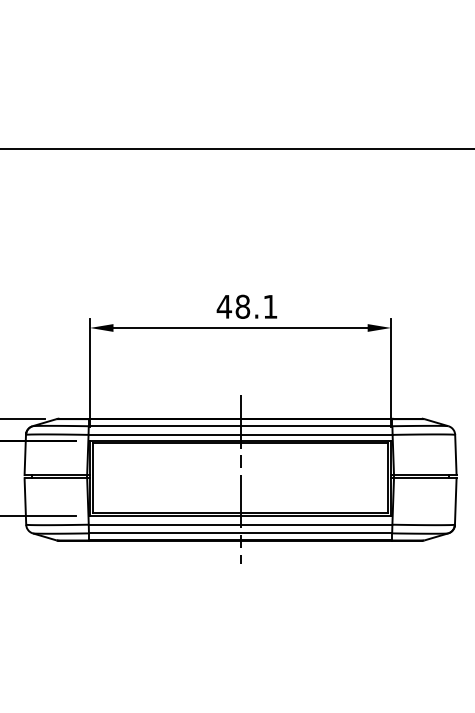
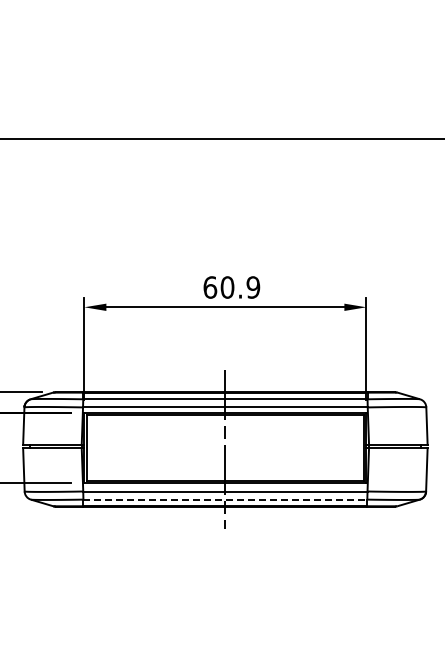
text: (247, 306) -> (231, 287), 48.1 -> 60.9
line: (240, 533) -> (225, 499), solid -> dashed

